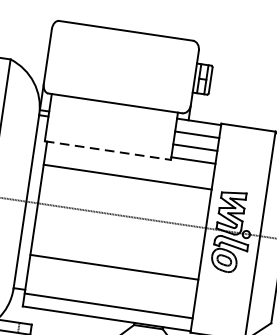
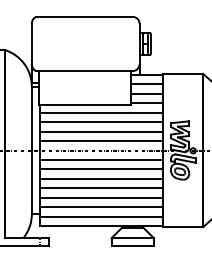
line: (108, 151) -> (85, 105), dashed -> solid
line: (129, 163) -> (101, 112), added
line: (125, 189) -> (101, 131), added
line: (123, 203) -> (101, 141), added
line: (119, 227) -> (101, 159), added
line: (117, 241) -> (101, 169), added
line: (115, 253) -> (101, 178), added
line: (111, 279) -> (101, 197), added
line: (109, 293) -> (101, 207), added

